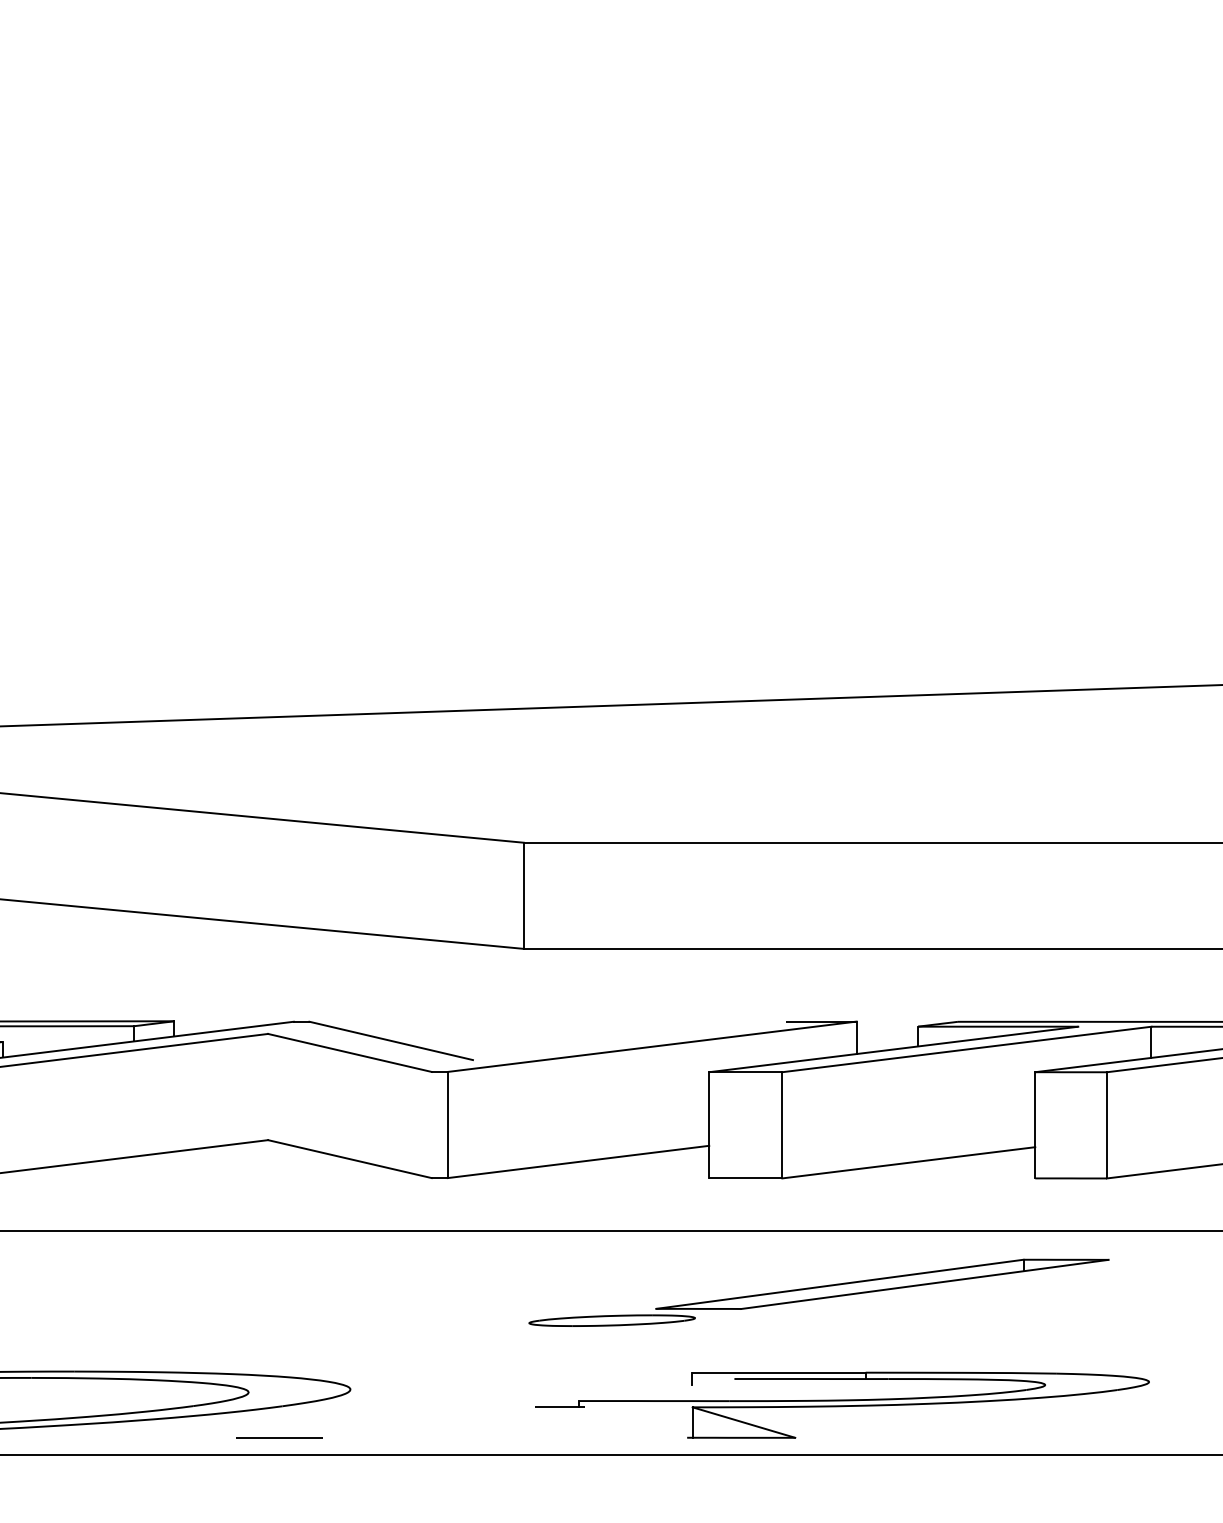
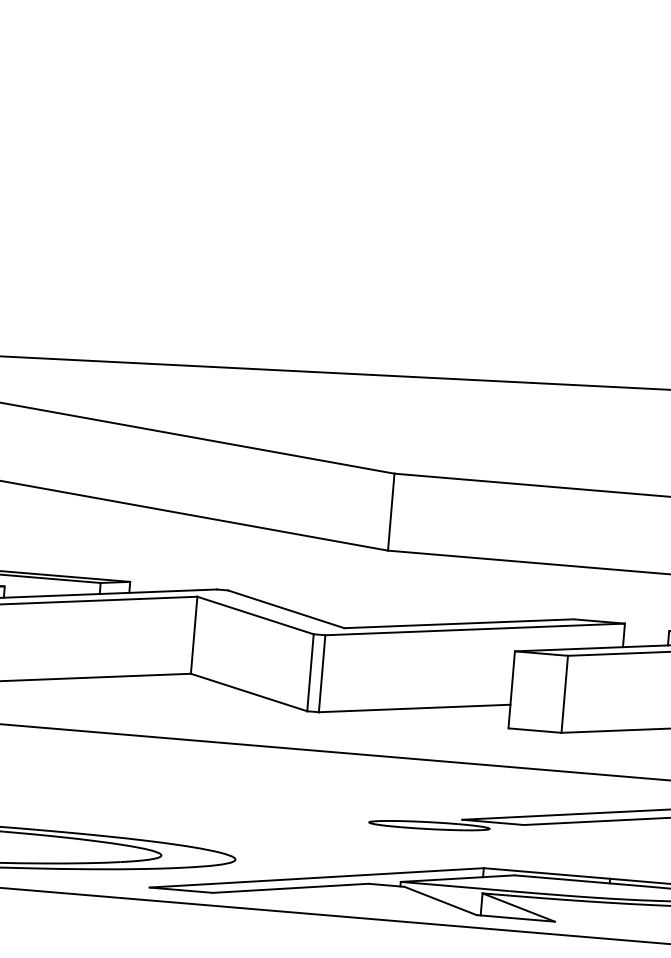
line: (628, 1040) -> (458, 623), added
line: (268, 1086) -> (194, 634), added
line: (431, 1124) -> (310, 672), added
line: (656, 1389) -> (457, 878), added
line: (463, 1404) -> (316, 877), added
line: (429, 1422) -> (290, 888), added
line: (636, 1422) -> (440, 900), added

